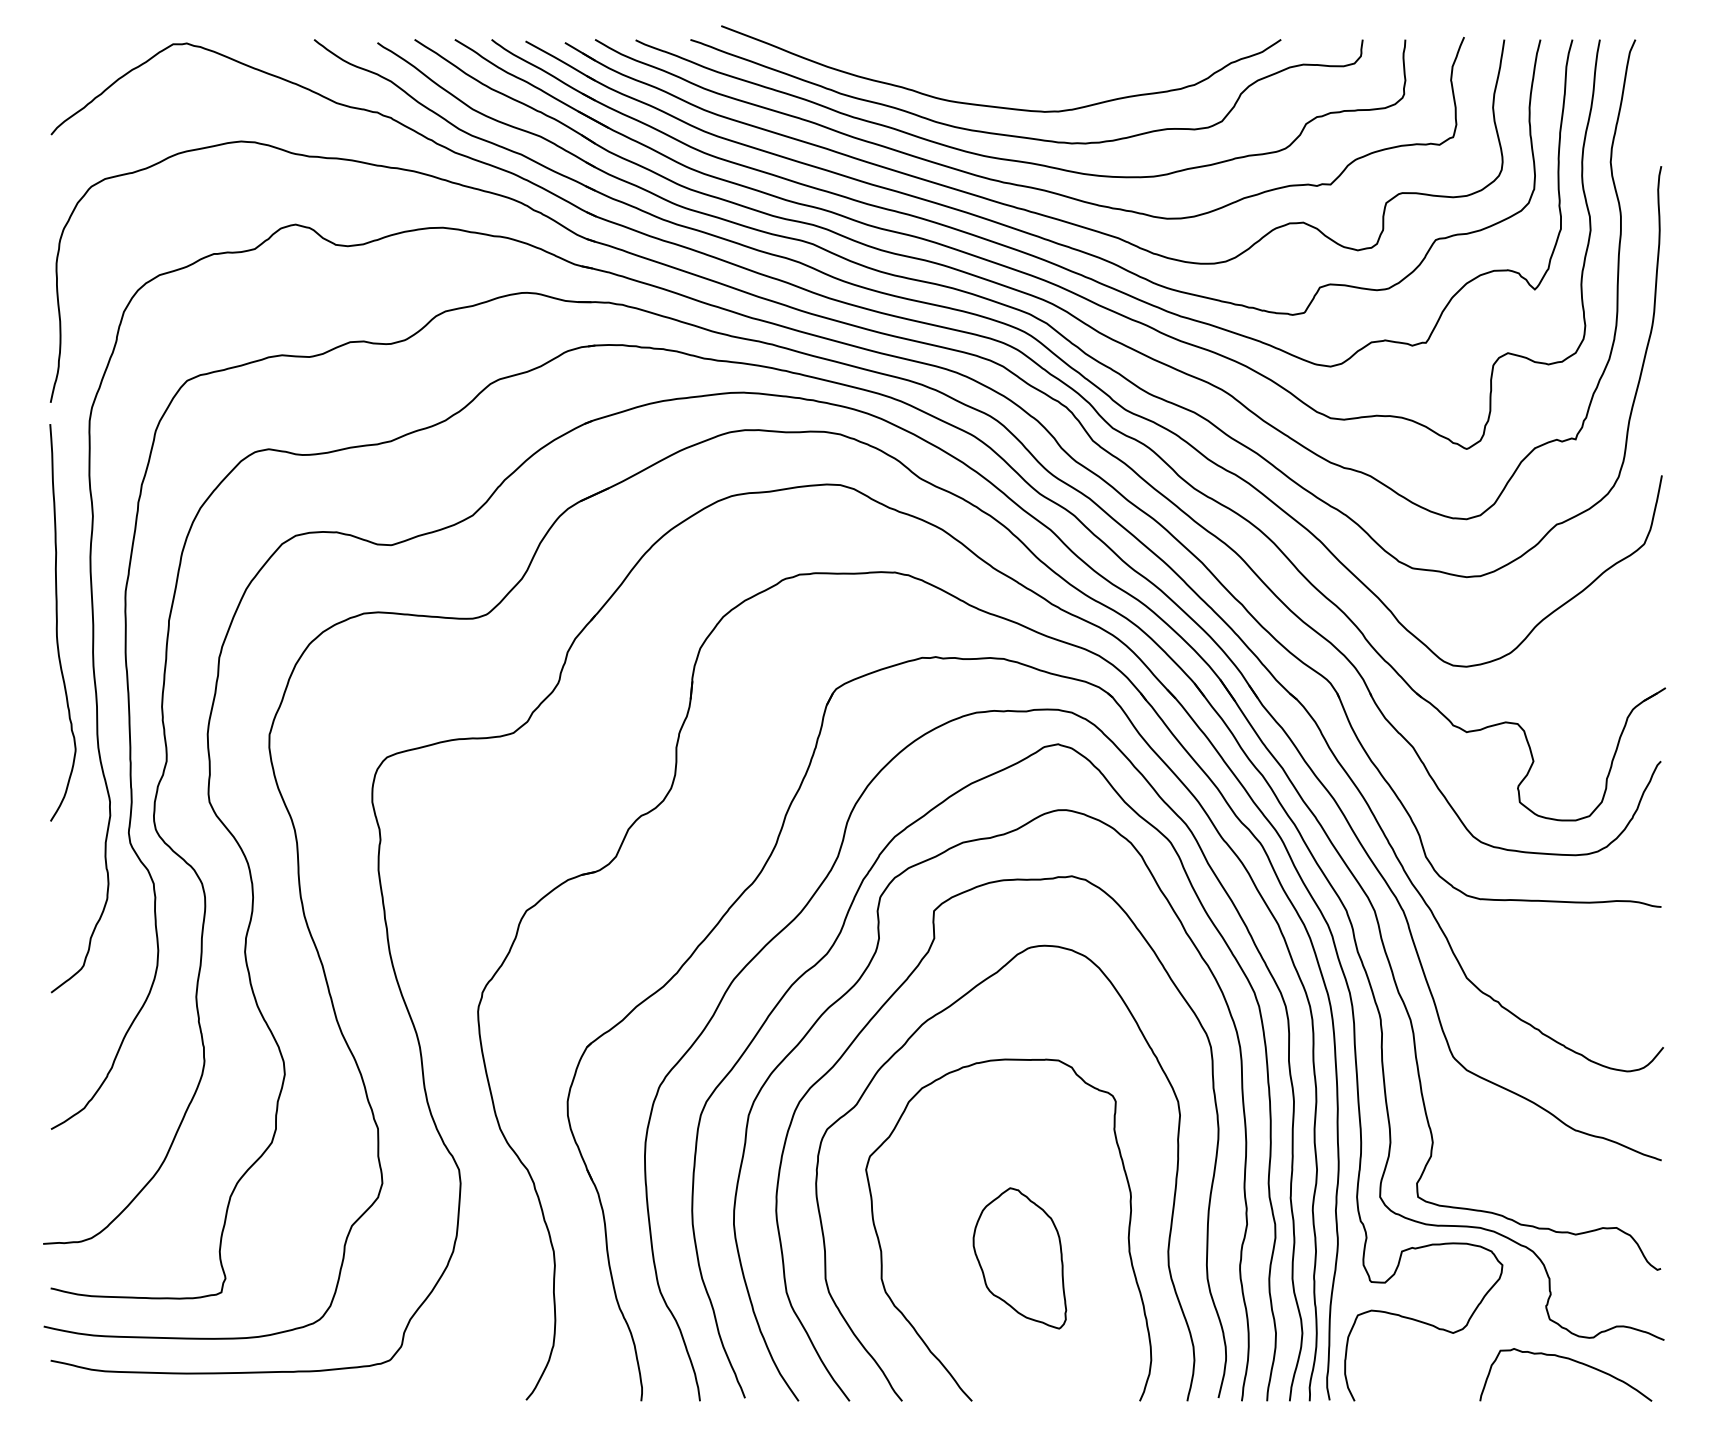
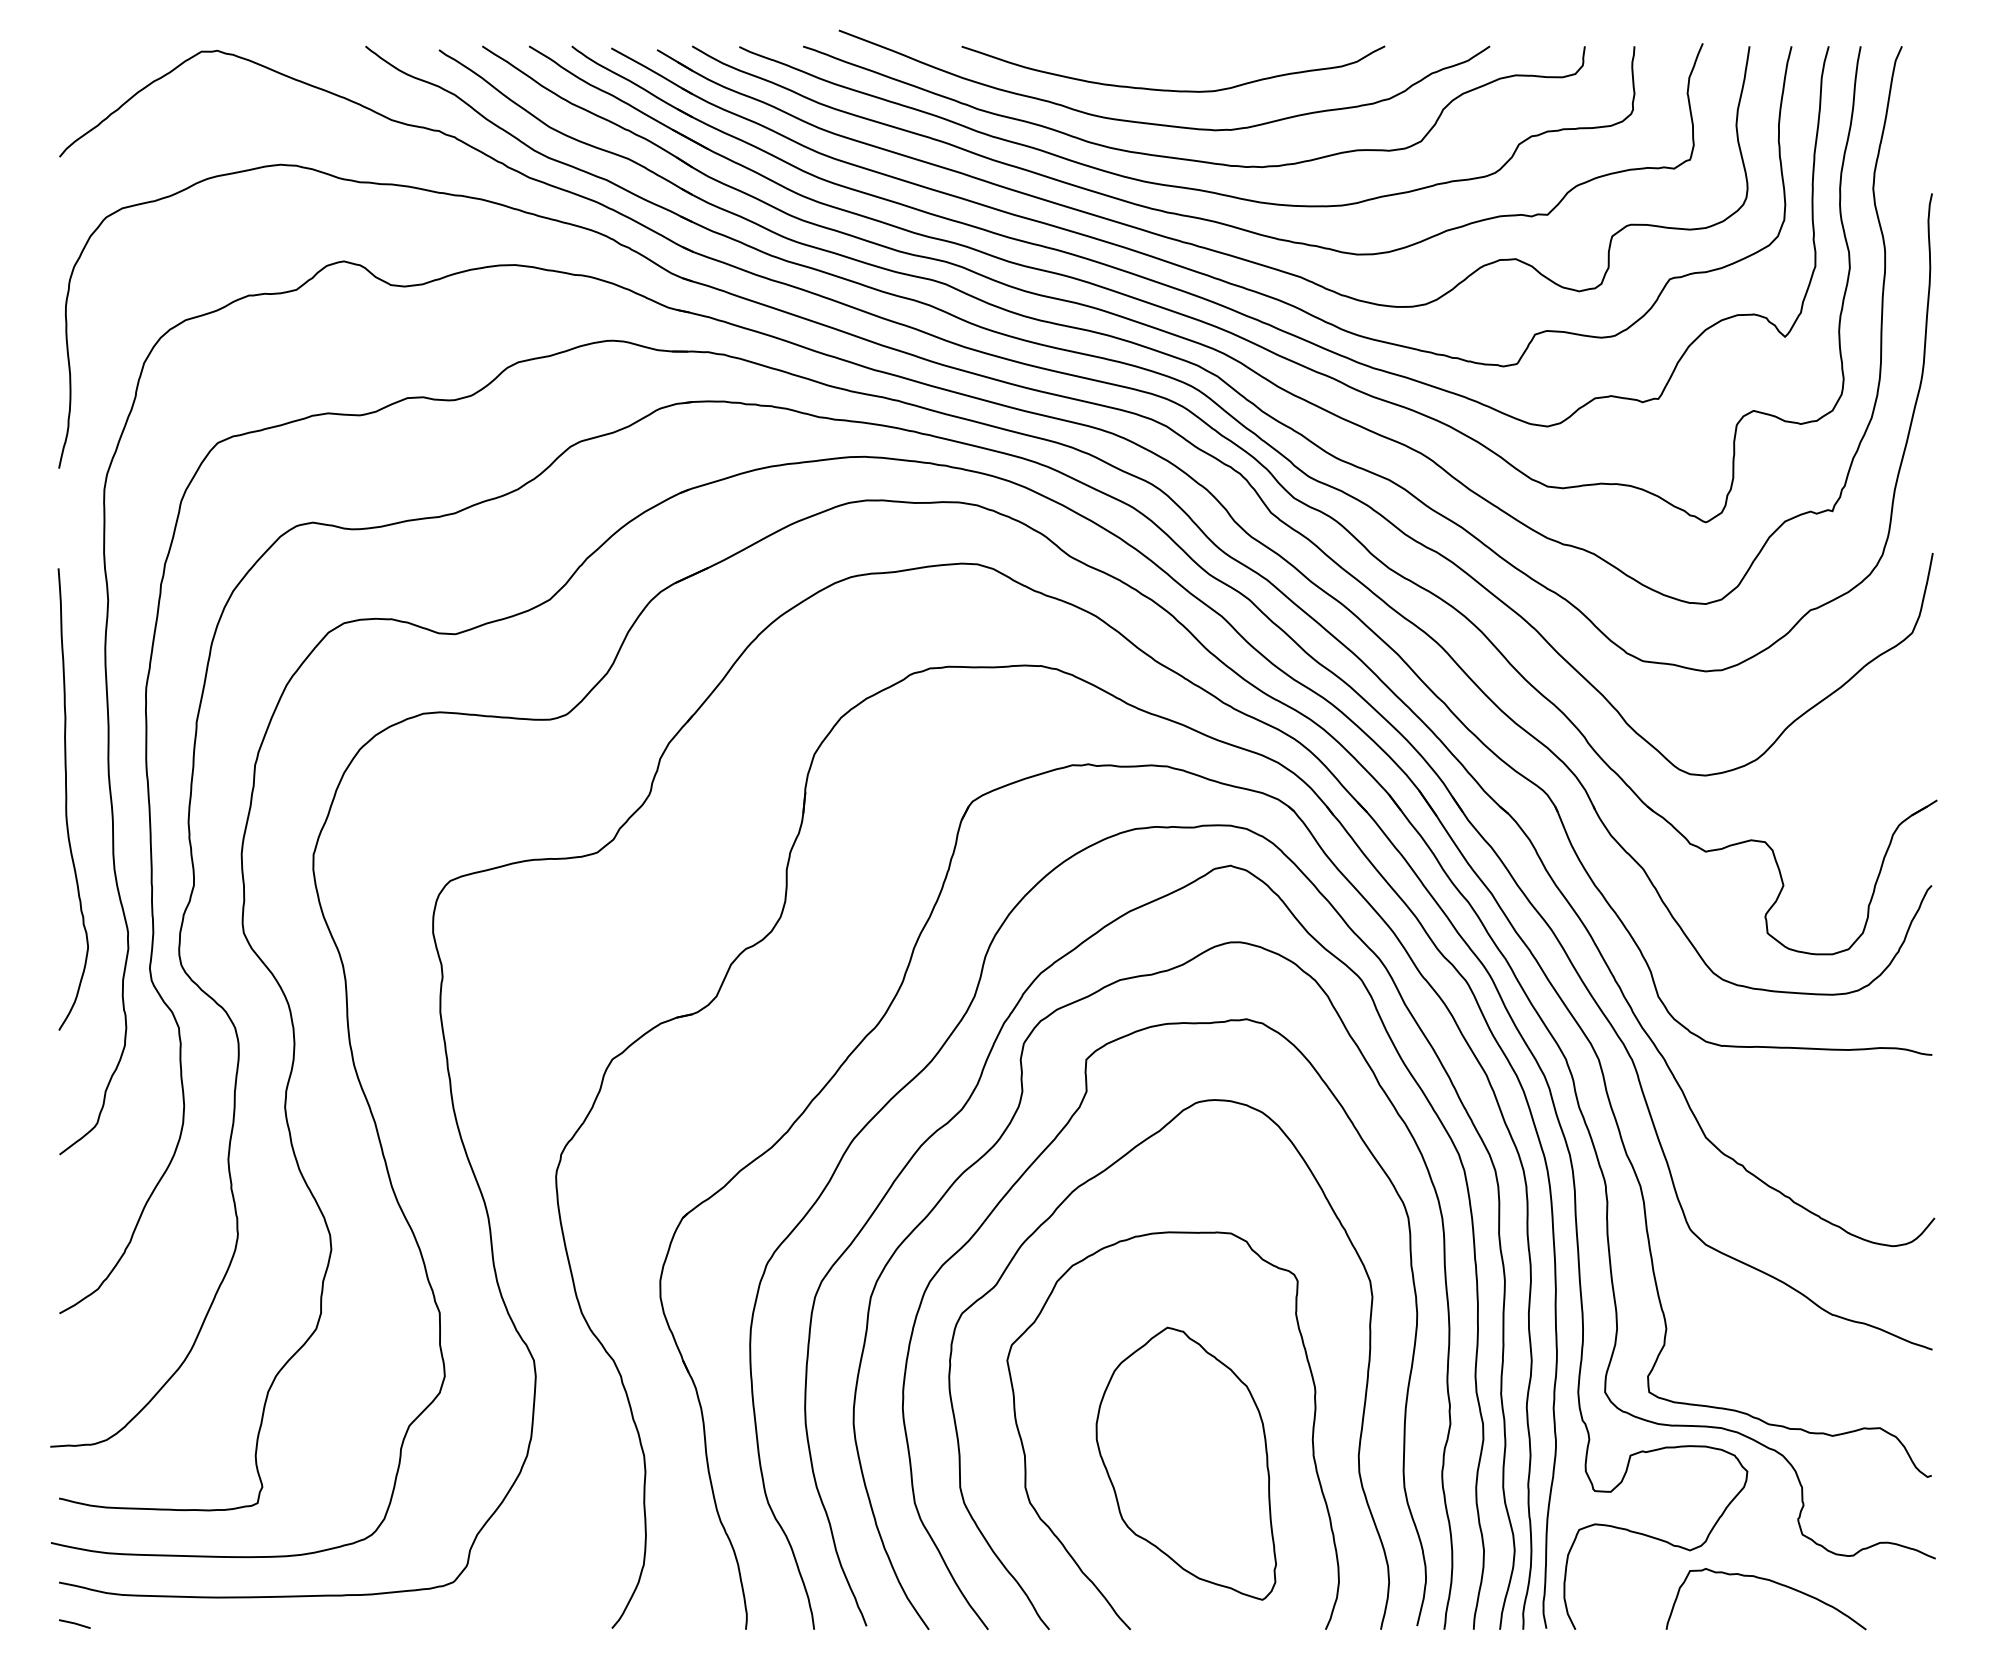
curve: (1006, 76) -> (1170, 89), added
curve: (57, 622) -> (67, 799), moved
part: (1019, 1258) -> (1185, 1463), size x1.67
curve: (1571, 1360) -> (1772, 1582), moved
line: (63, 1395) -> (74, 1623), added

